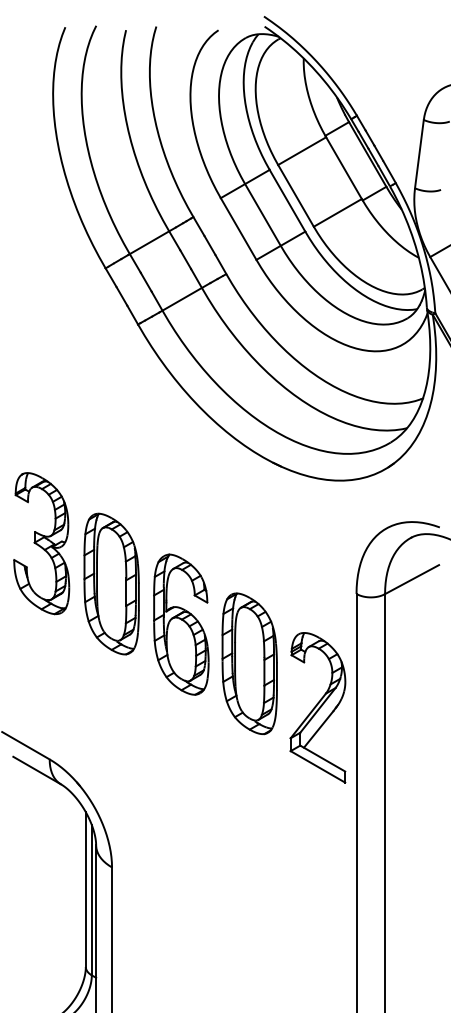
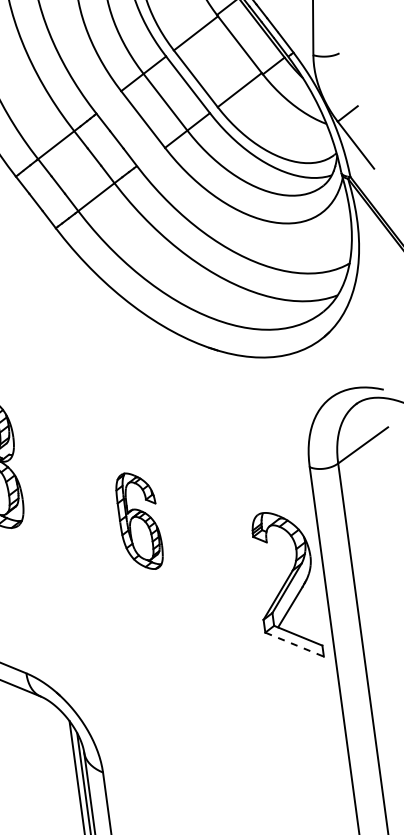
part: (111, 583) -> (64, 489), removed
part: (181, 624) -> (139, 521), size x0.7
part: (249, 663) -> (212, 550), removed
line: (318, 767) -> (295, 645), solid -> dashed

